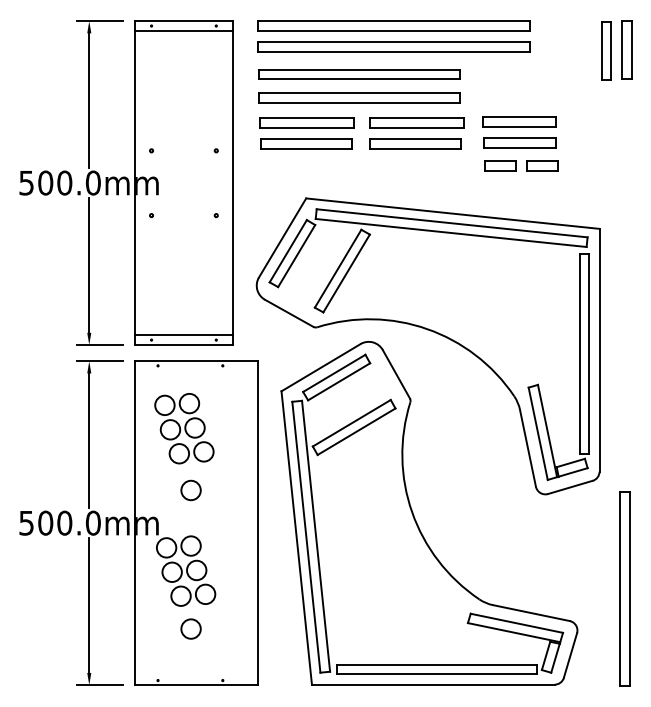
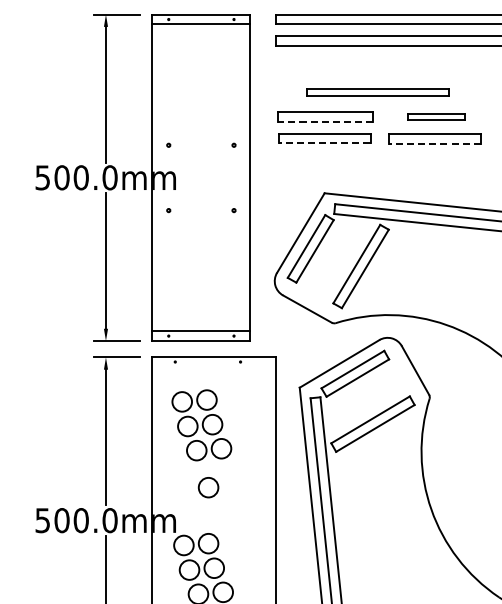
part: (359, 74) -> (378, 68), removed
part: (359, 97) -> (378, 91), size x0.7
part: (416, 122) -> (435, 116), size x0.6
line: (307, 127) -> (325, 121), solid -> dashed
line: (305, 148) -> (323, 142), solid -> dashed
line: (415, 149) -> (434, 143), solid -> dashed

